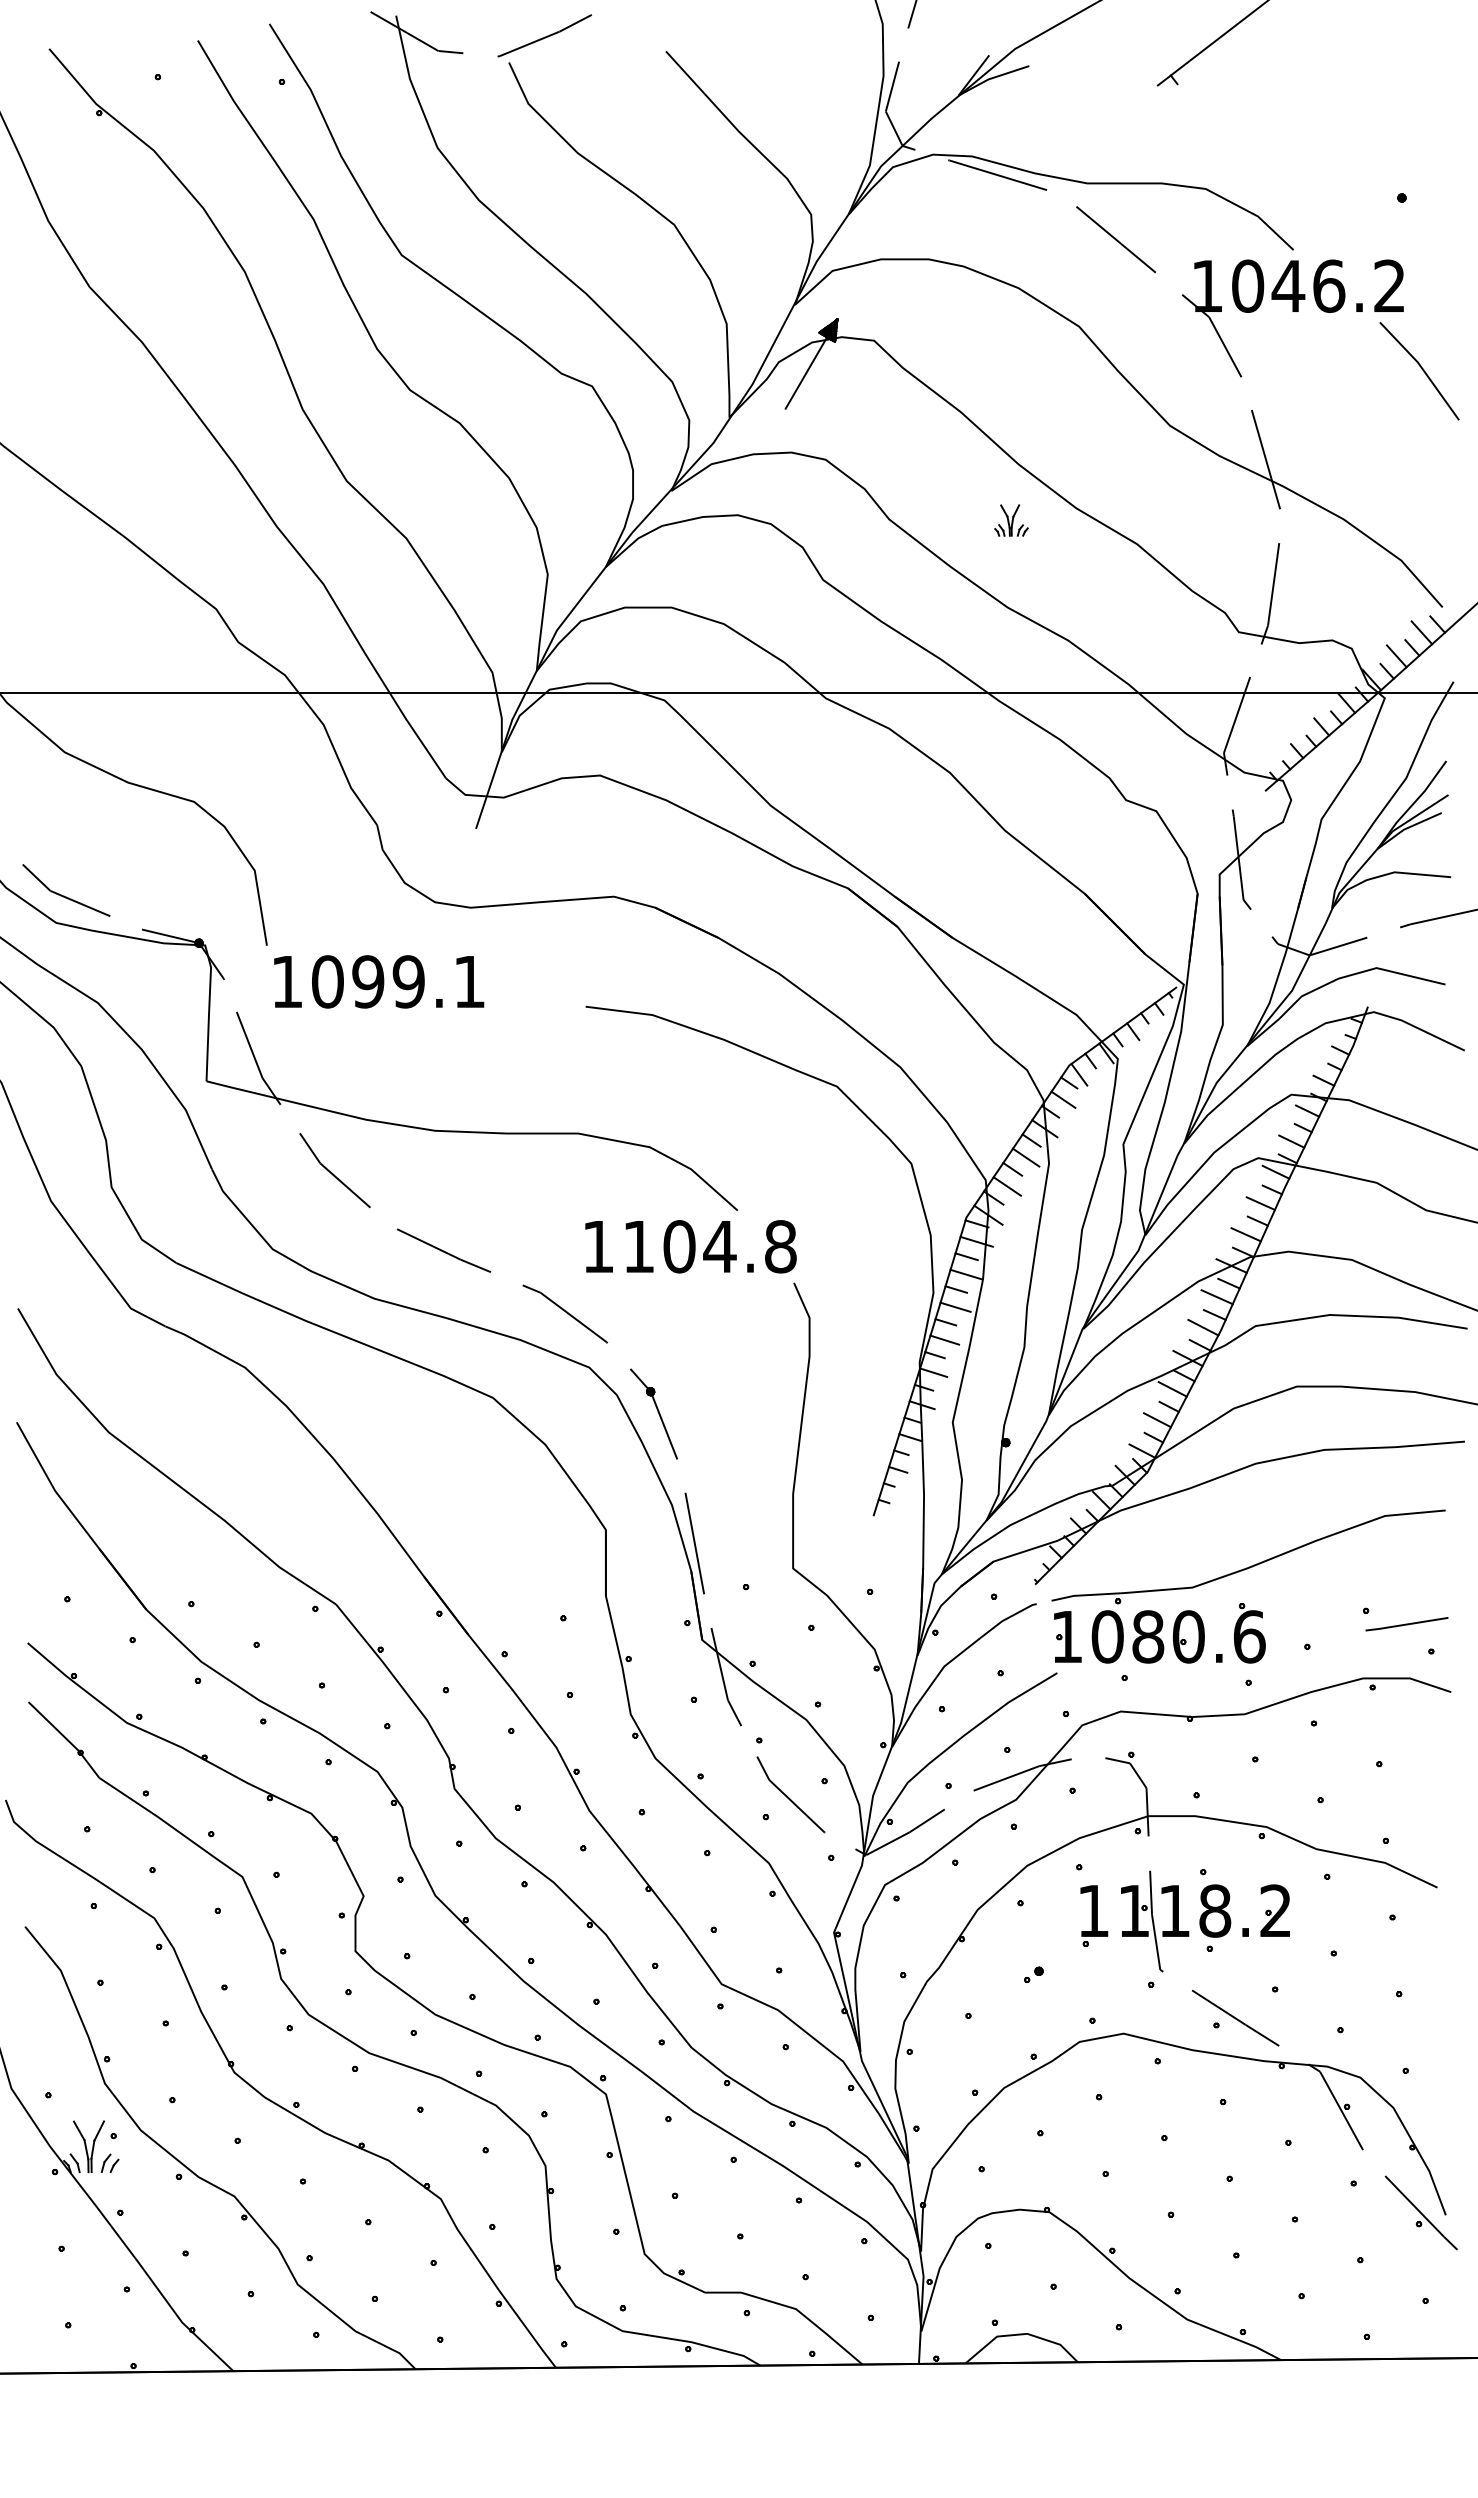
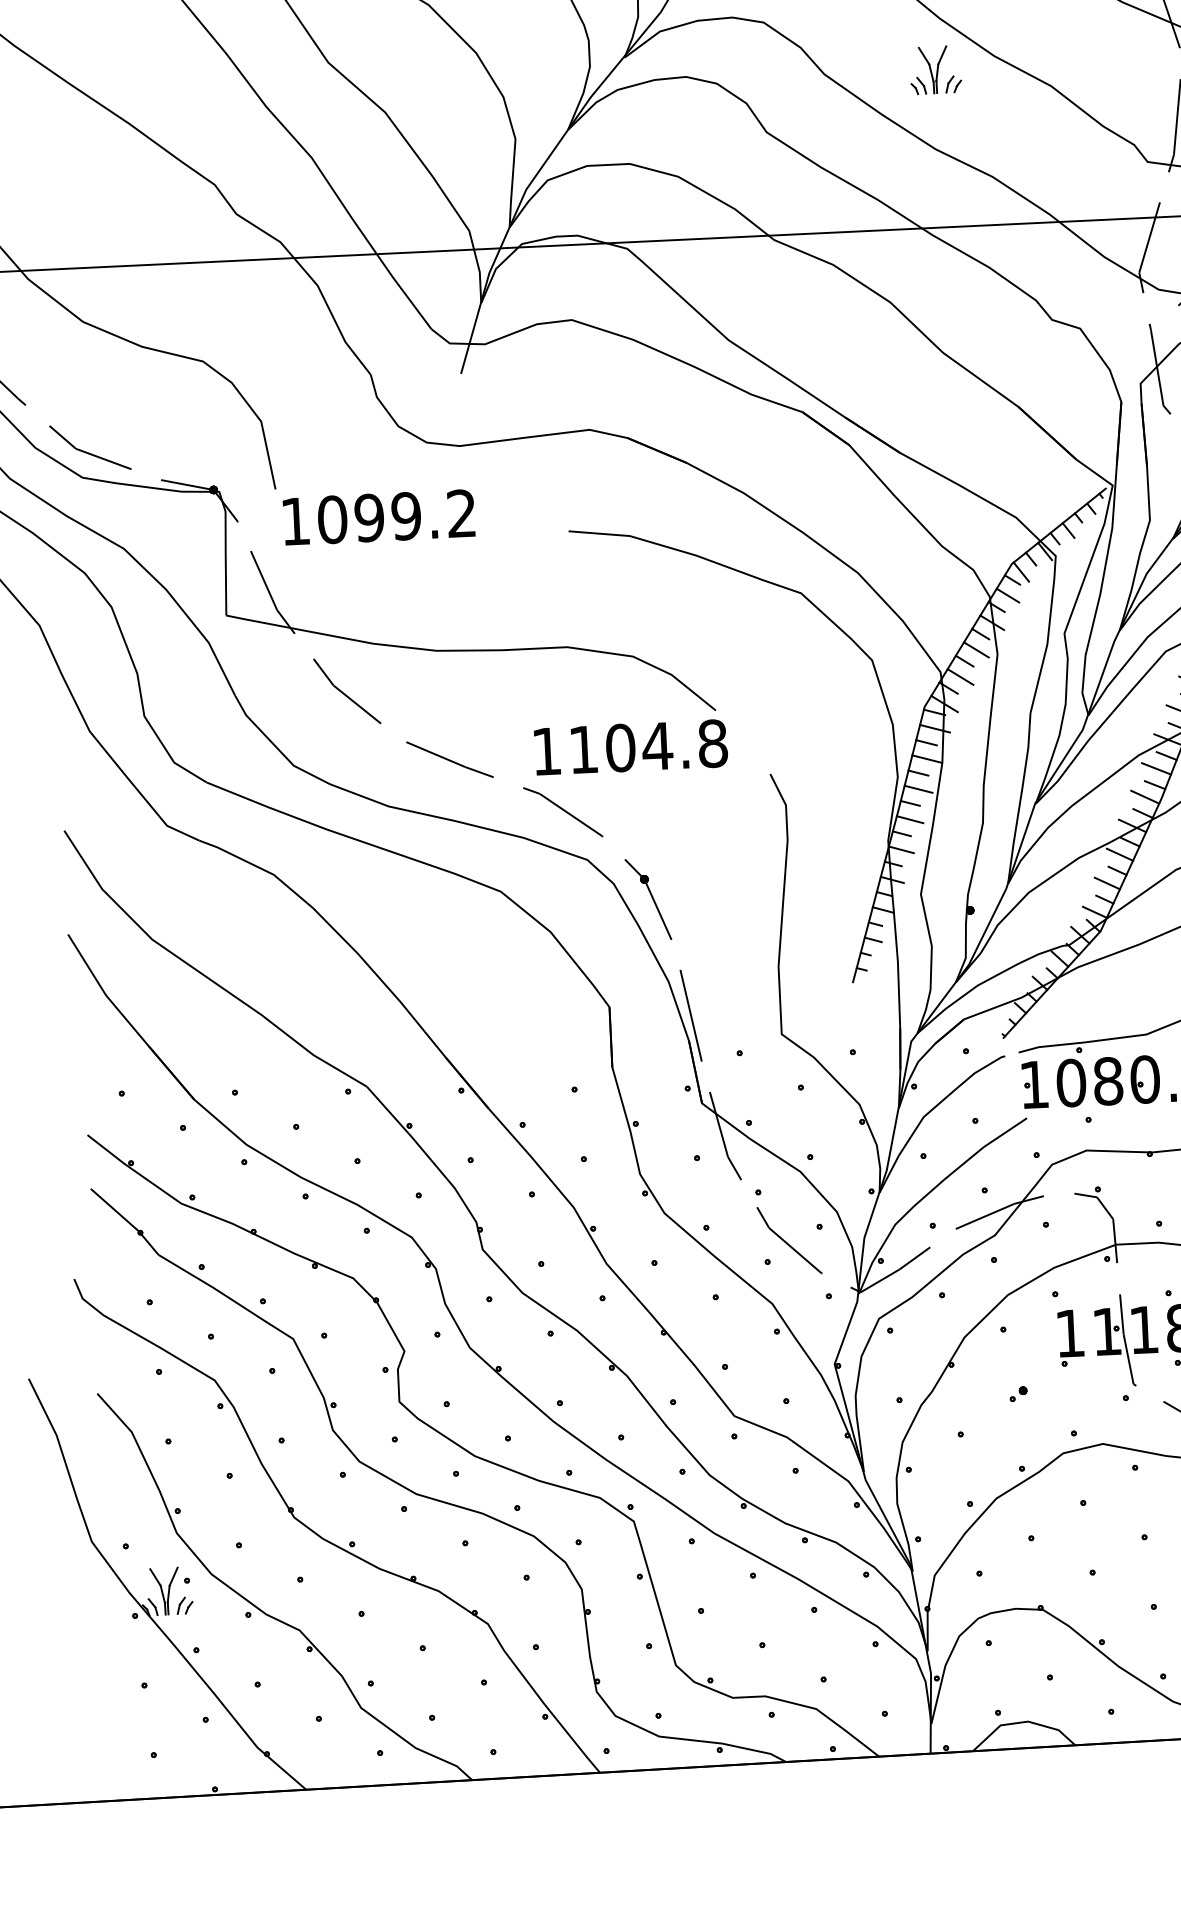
part: (1011, 520) -> (935, 69), size x1.67
text: (469, 981) -> (461, 513), 1099.1 -> 1099.2
text: (690, 1246) -> (630, 747), moved

